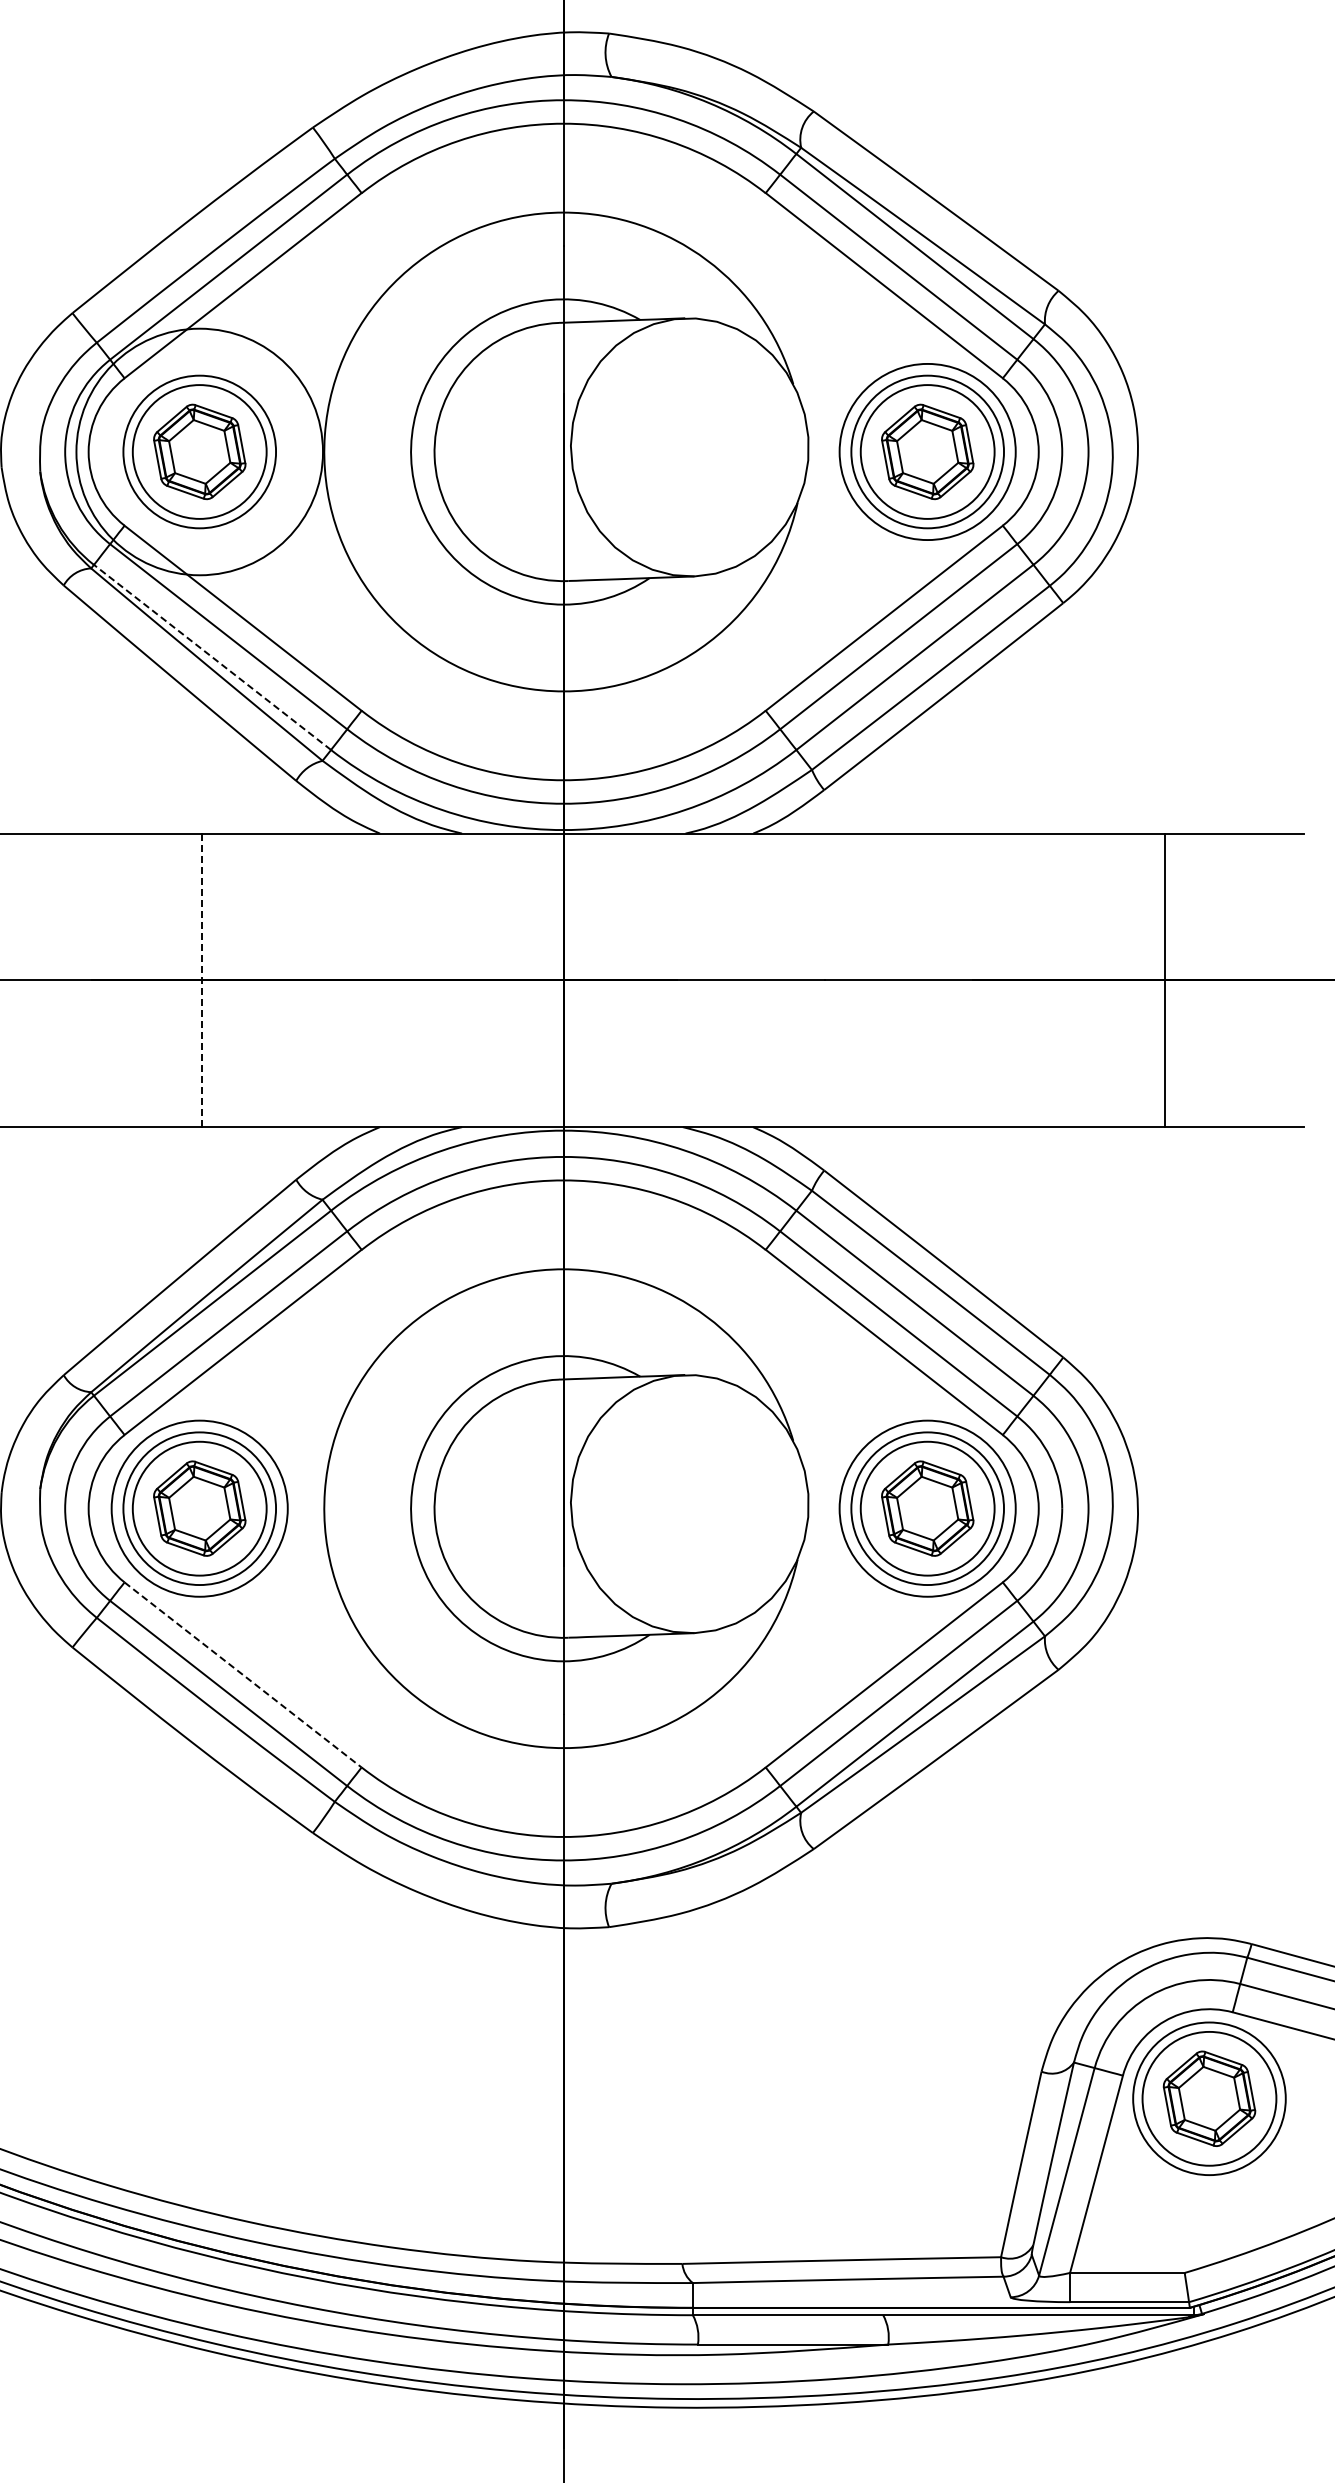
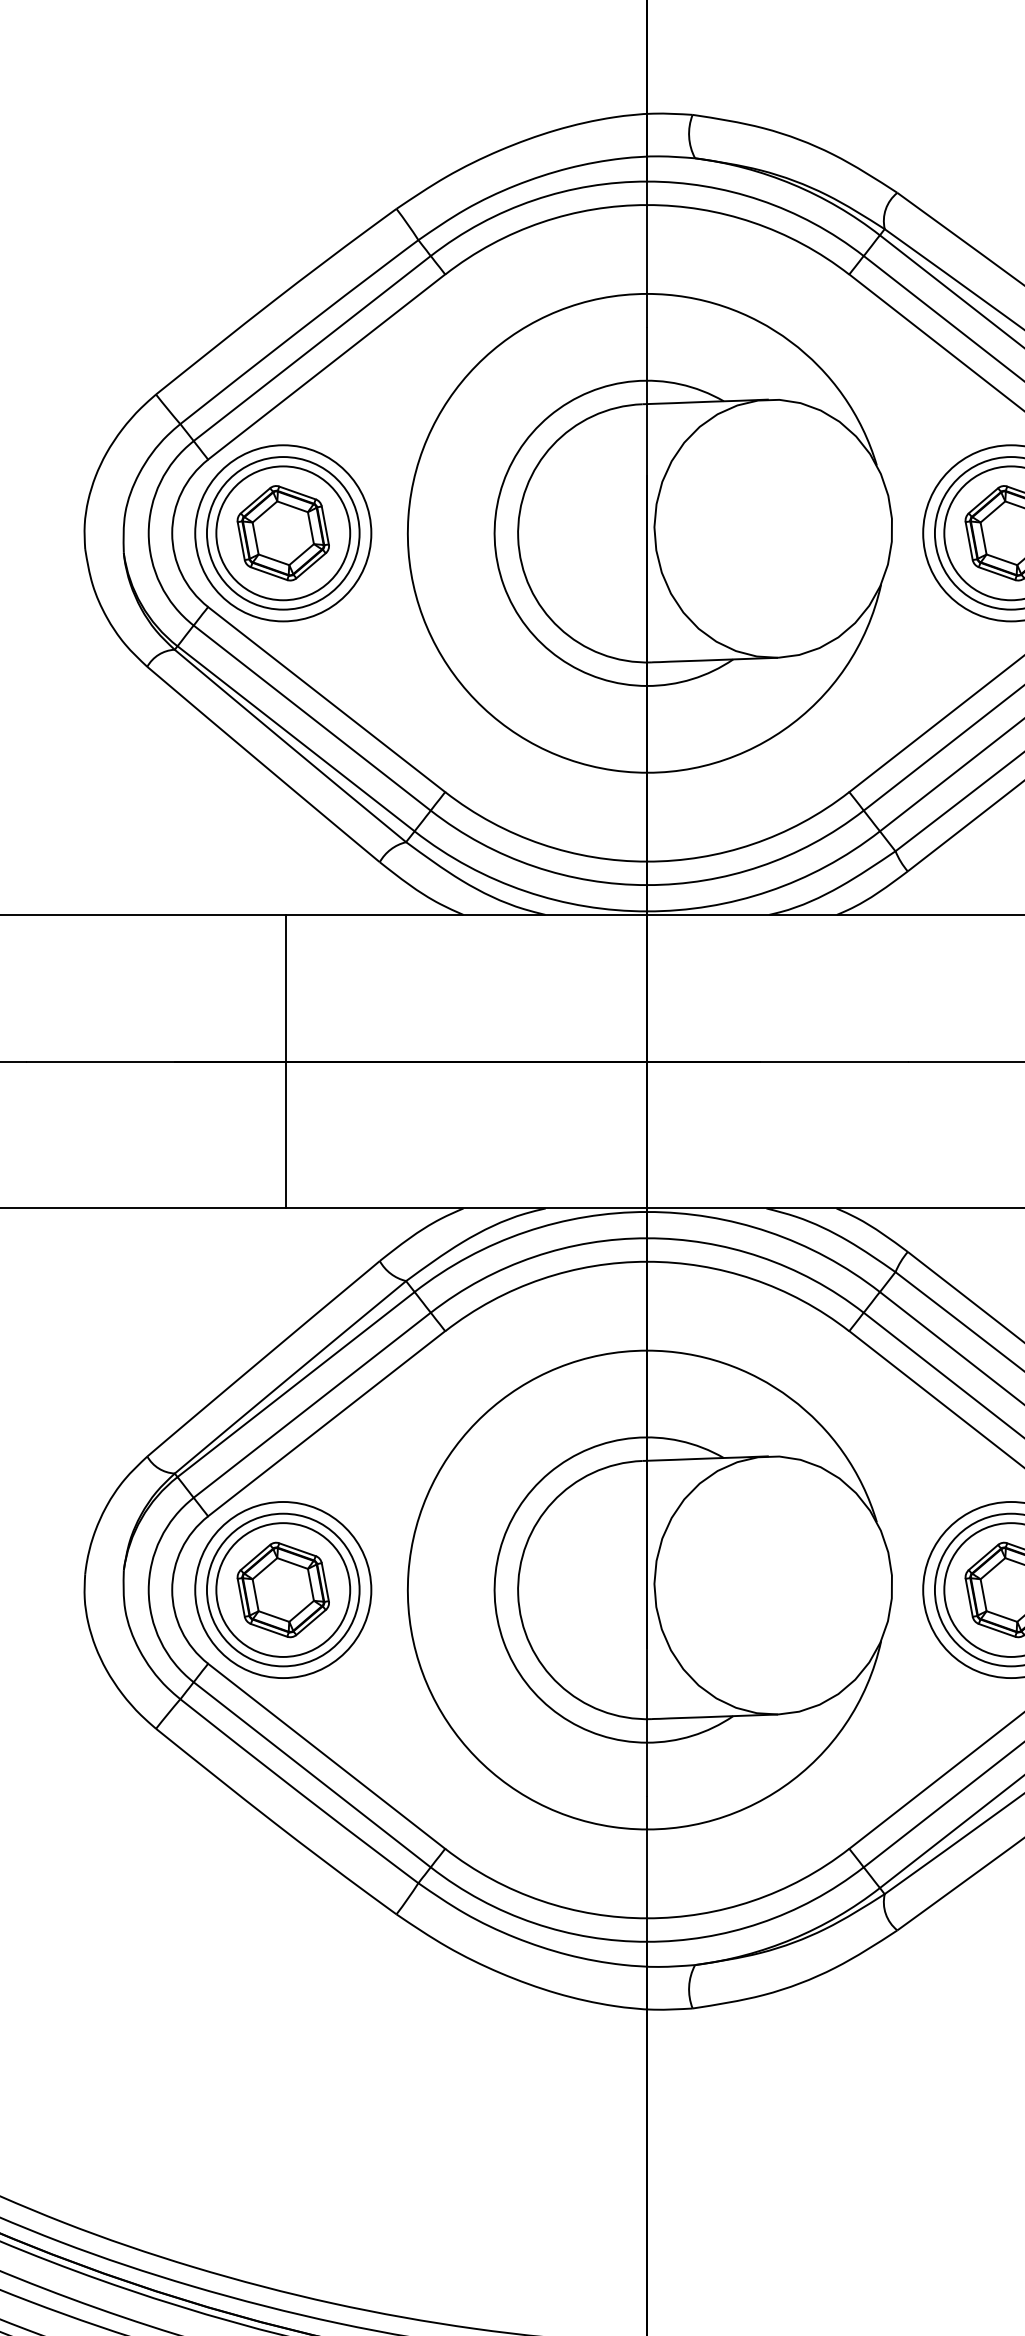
circle: (199, 451) -> (283, 532), size x0.71
line: (212, 657) -> (296, 738), dashed -> solid
line: (202, 980) -> (286, 1061), dashed -> solid
line: (243, 1675) -> (327, 1756), dashed -> solid

